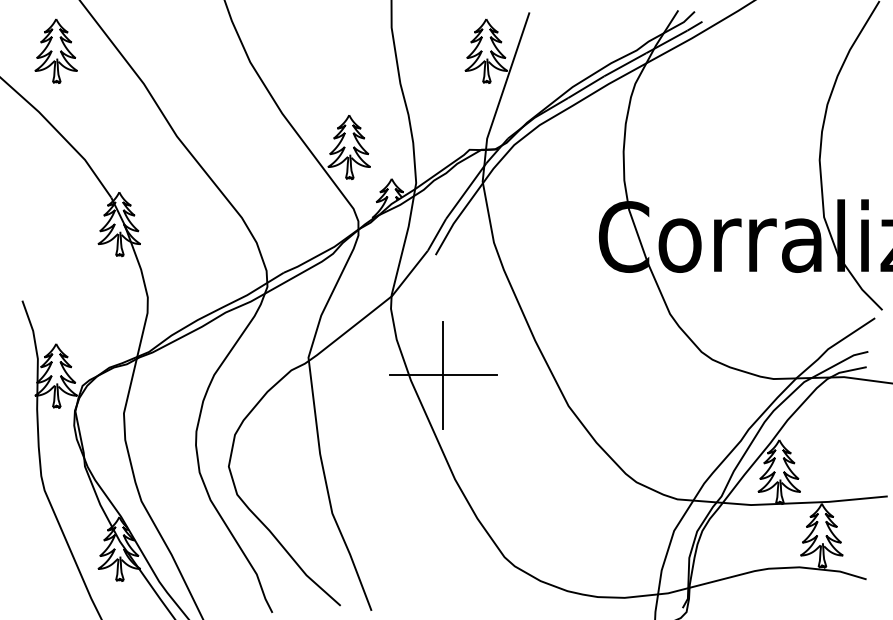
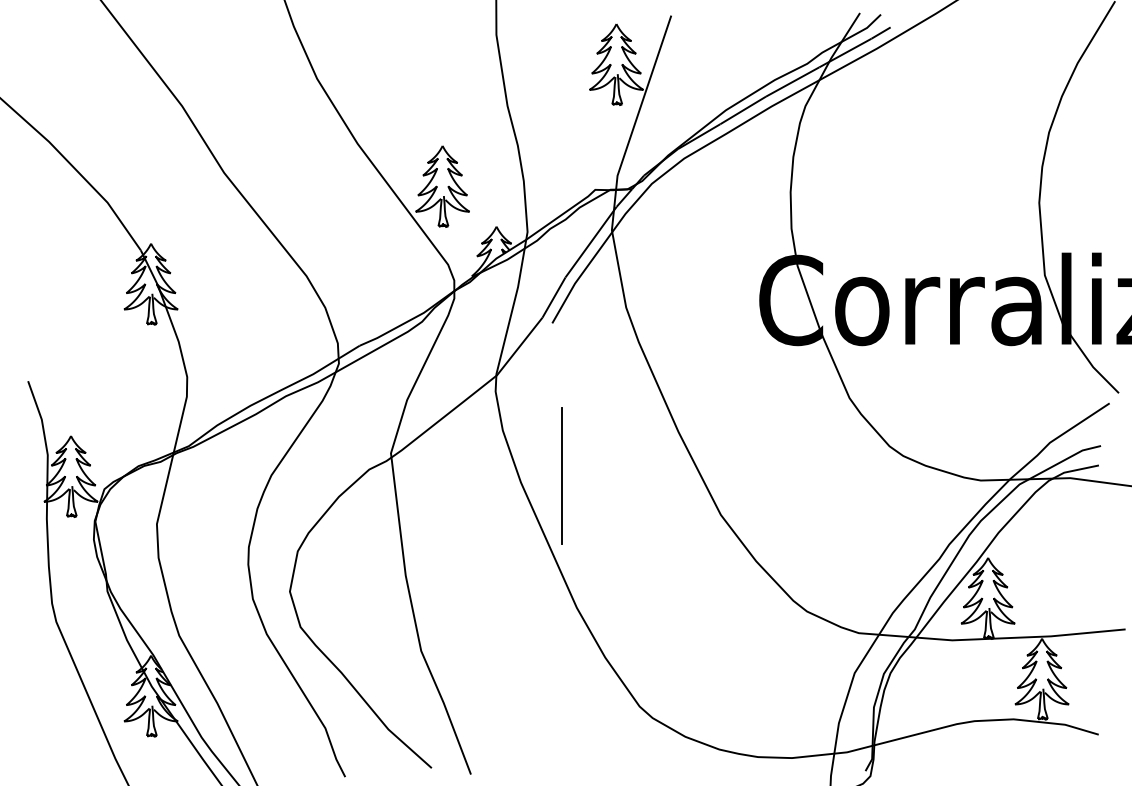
part: (55, 50) -> (70, 64), removed
line: (442, 375) -> (561, 476), removed

